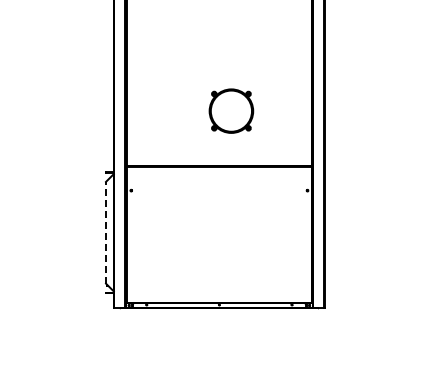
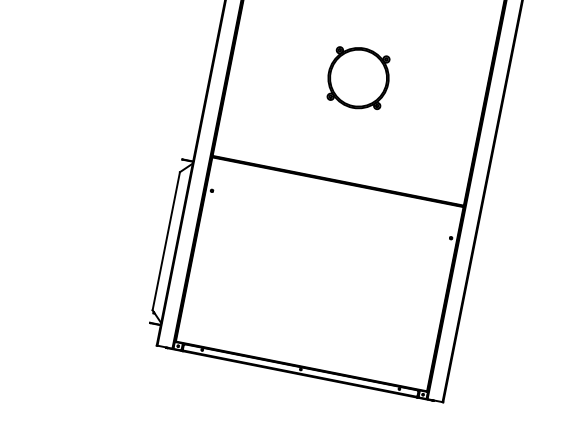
part: (231, 110) -> (358, 77), moved
line: (106, 232) -> (167, 240), dashed -> solid

